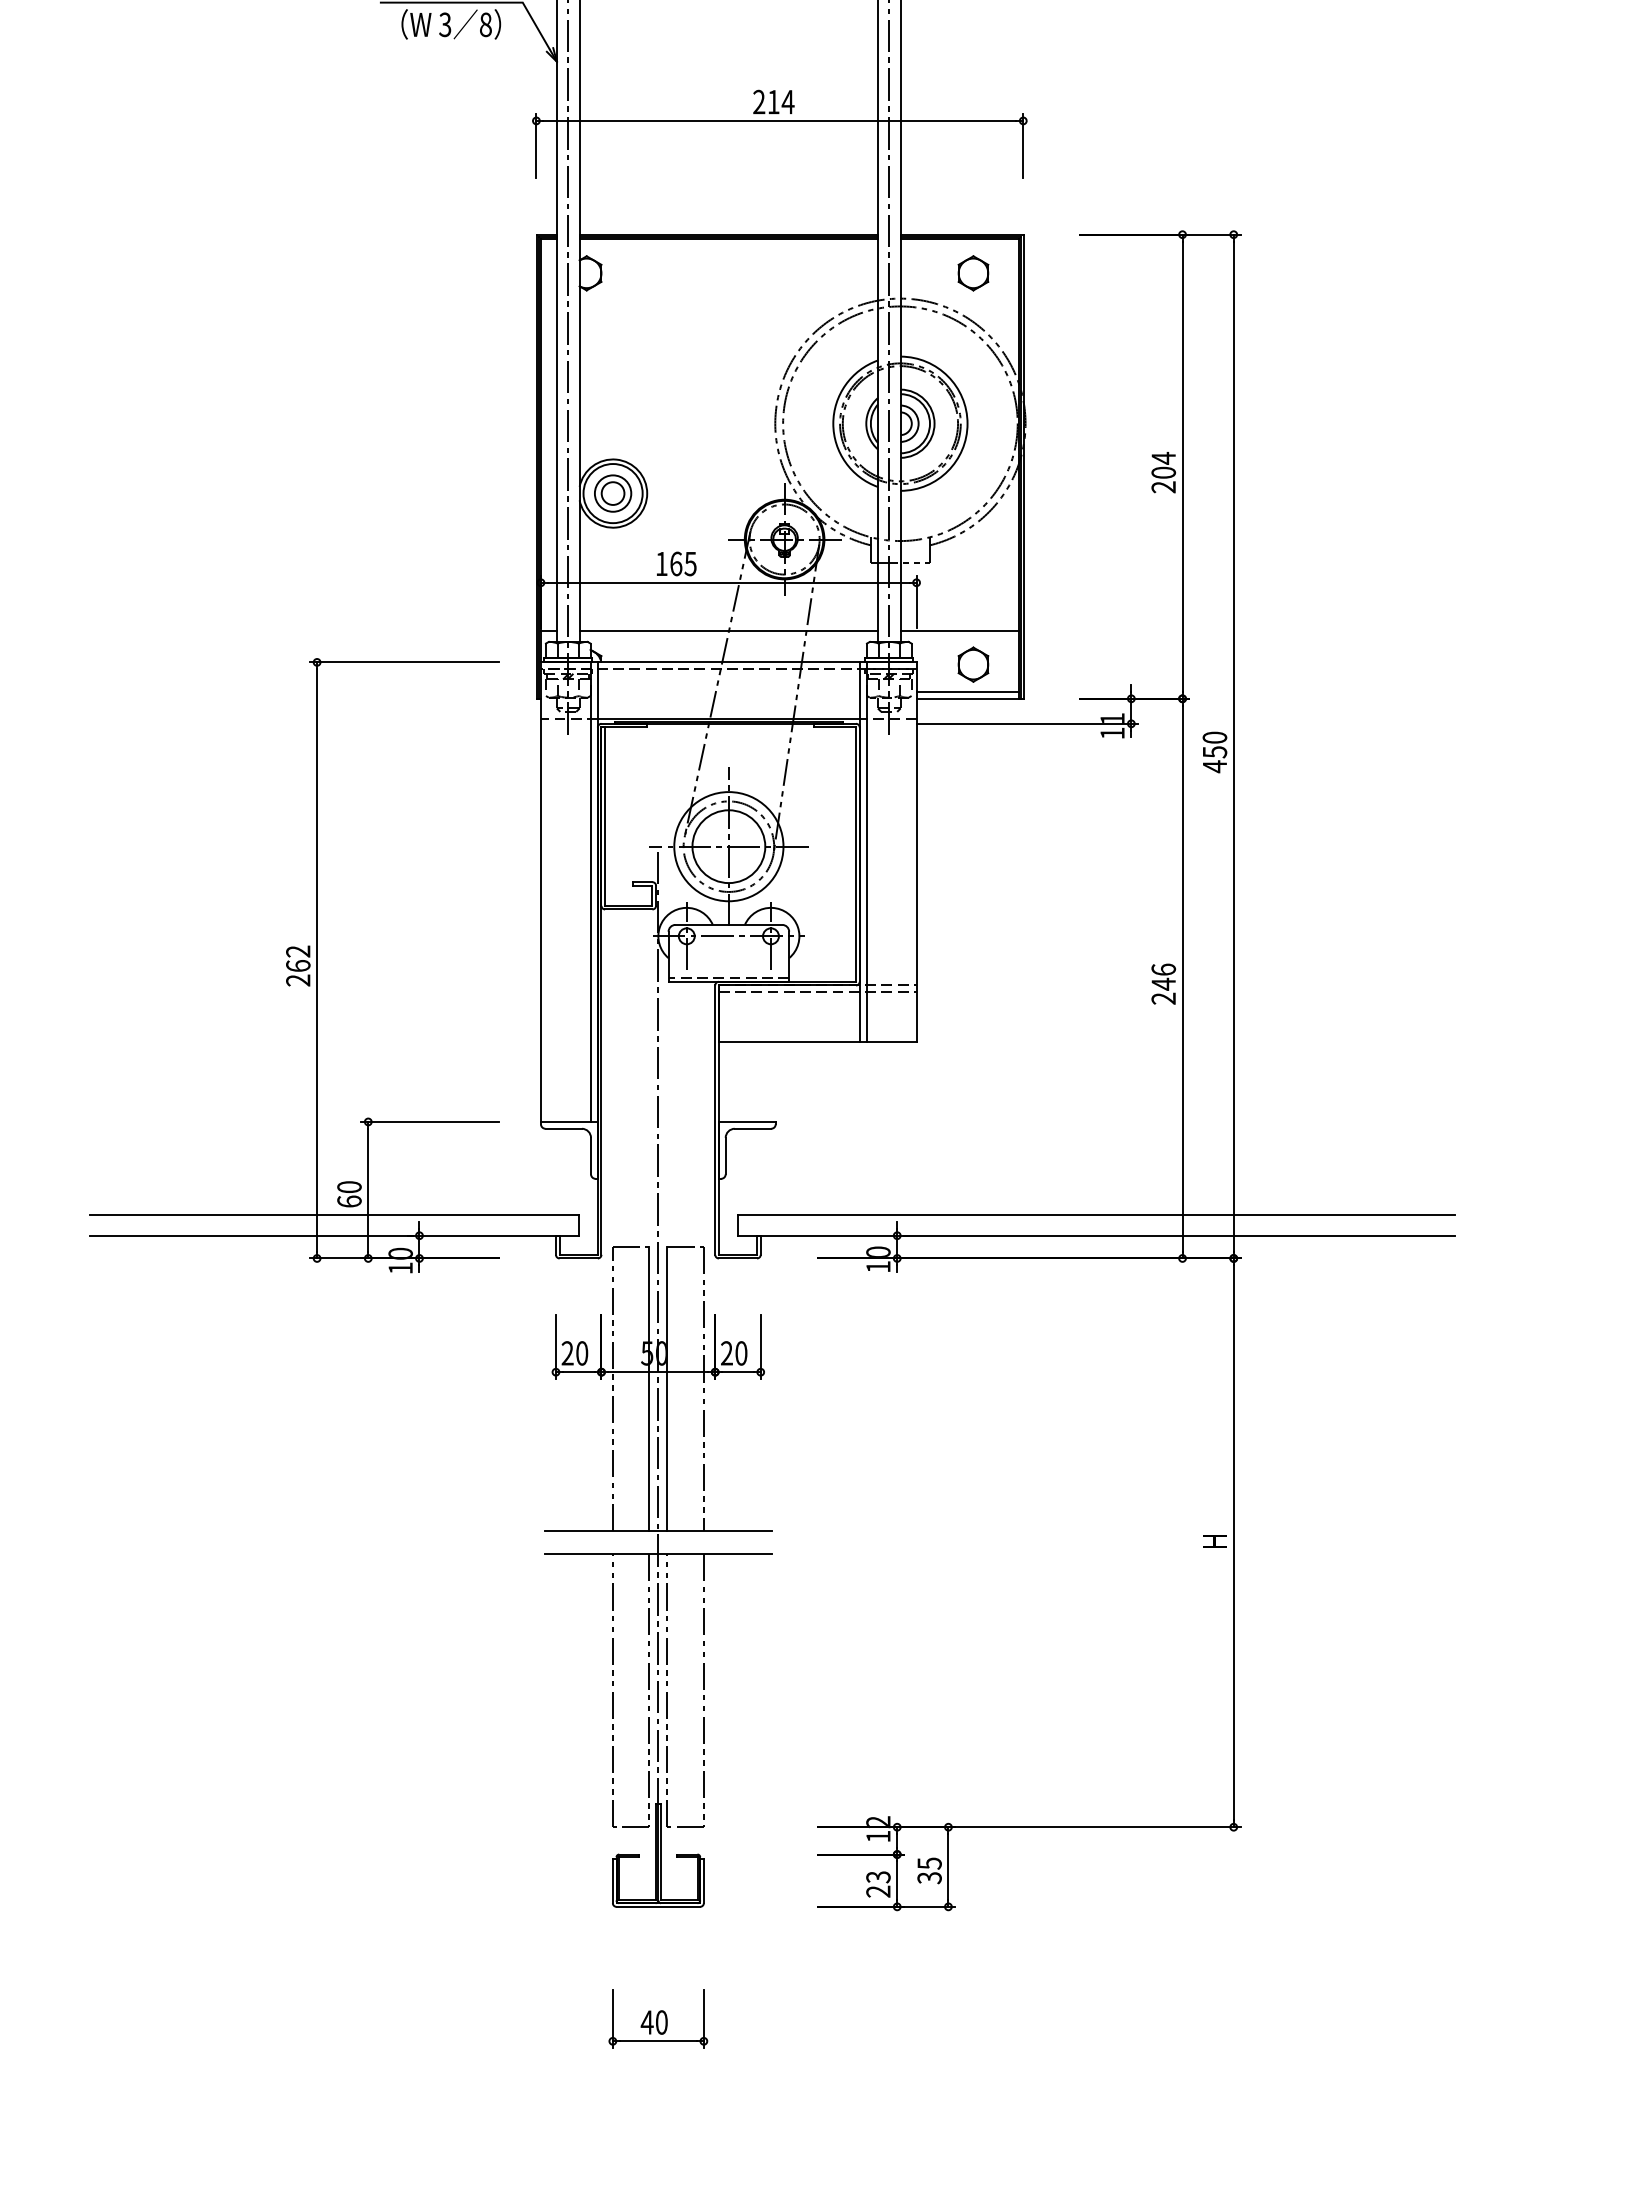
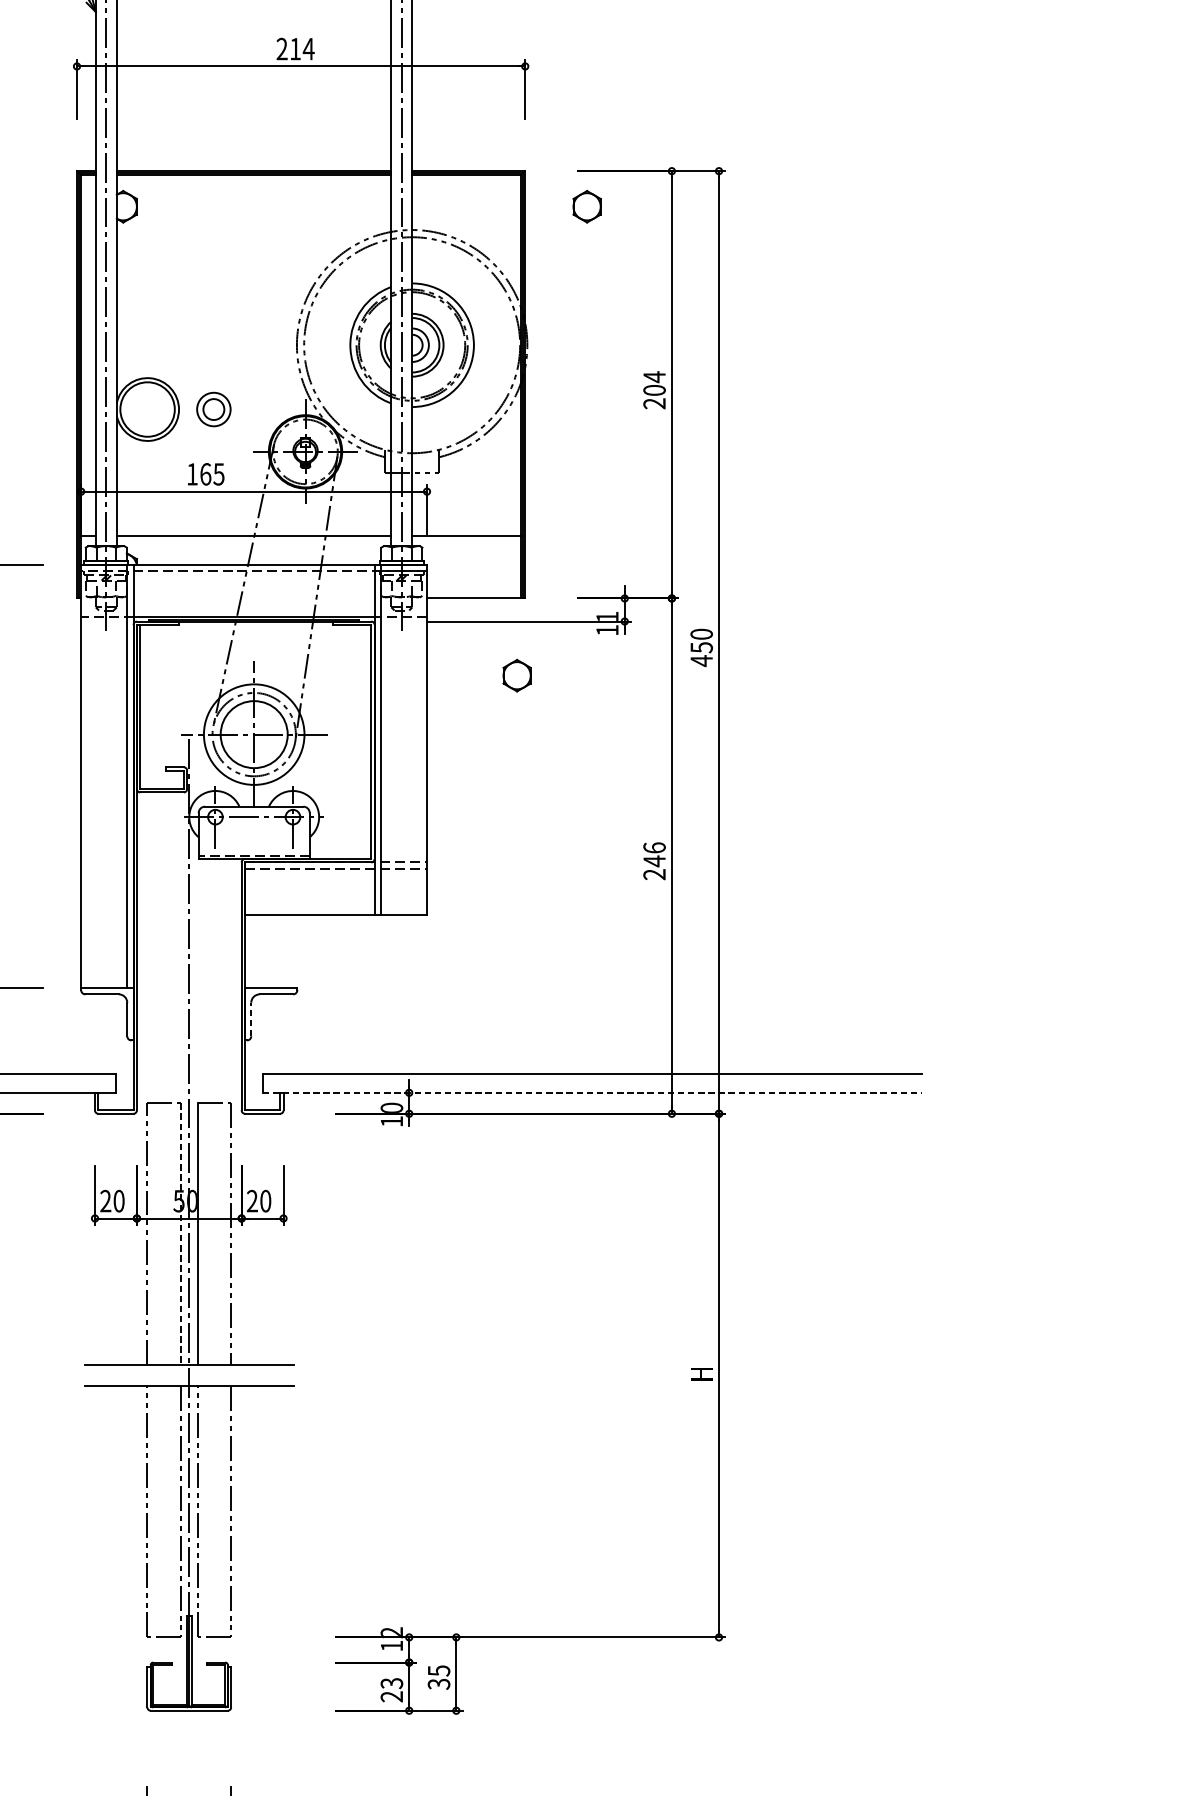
part: (973, 273) -> (587, 206), moved
part: (613, 493) -> (214, 409), moved
part: (973, 664) -> (517, 675), moved
line: (967, 691) -> (473, 591), removed
line: (725, 1155) -> (251, 1018), solid -> dashed
line: (1096, 1235) -> (592, 1092), solid -> dashed
line: (649, 1389) -> (181, 1234), solid -> dashed

